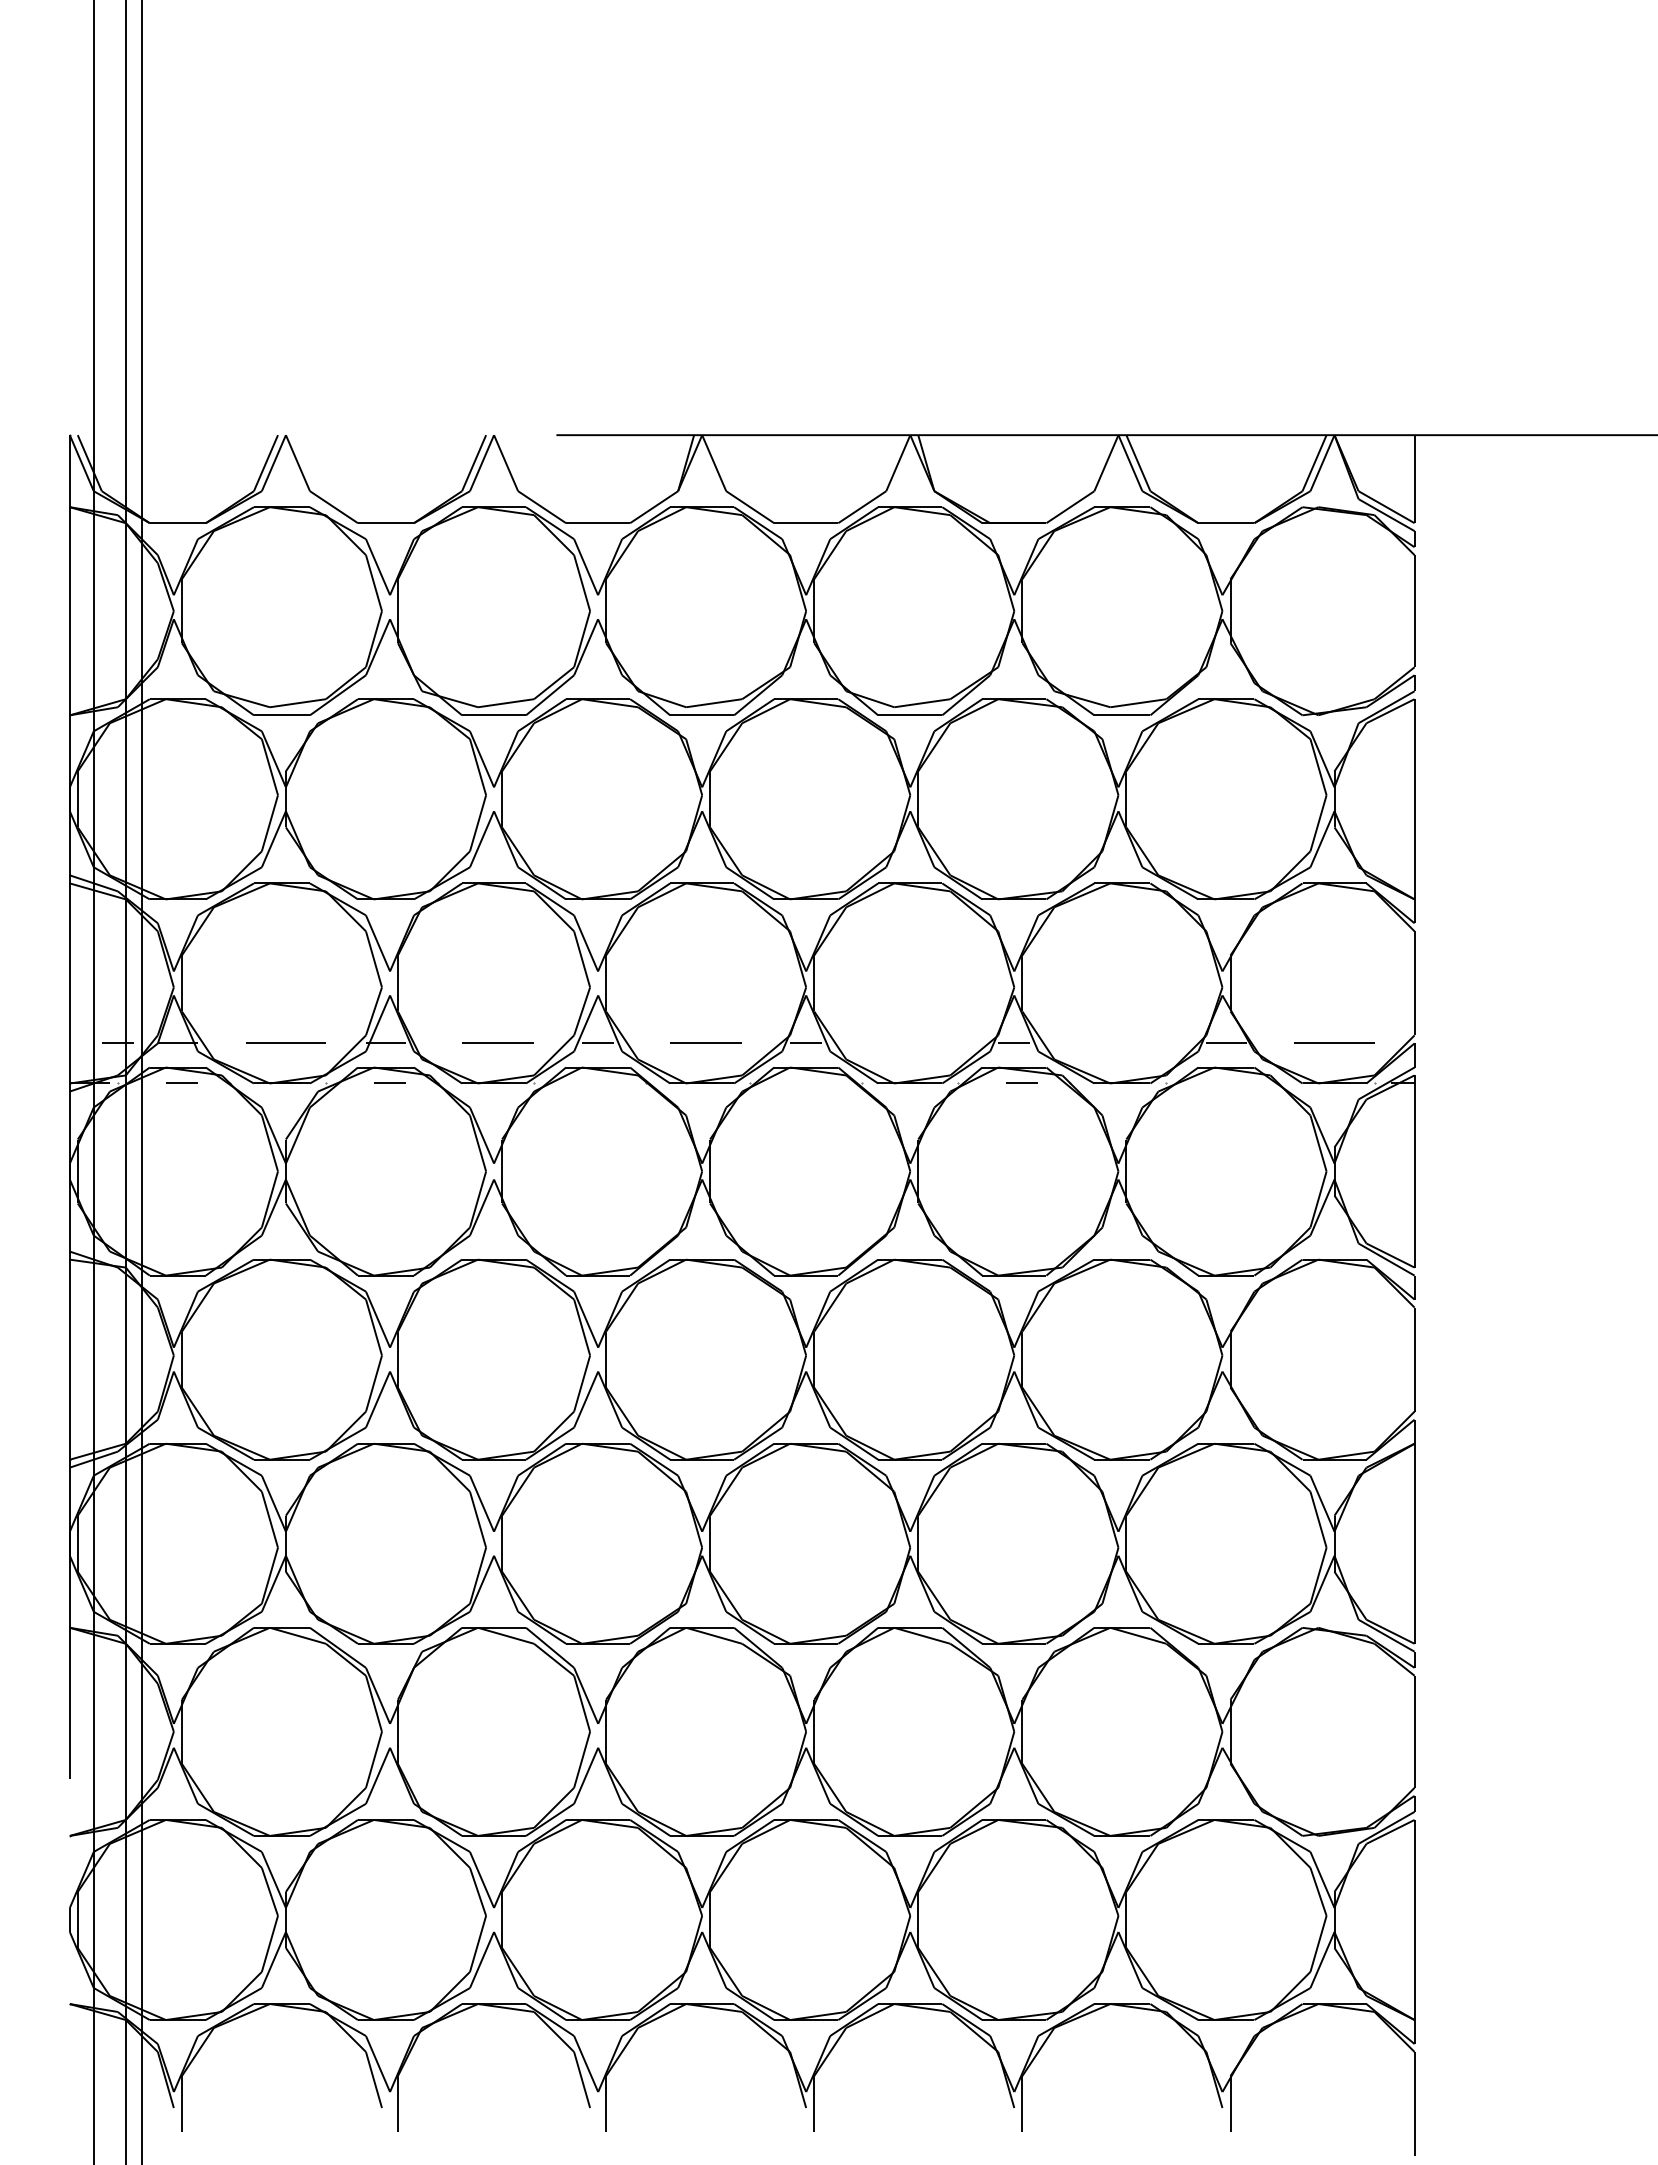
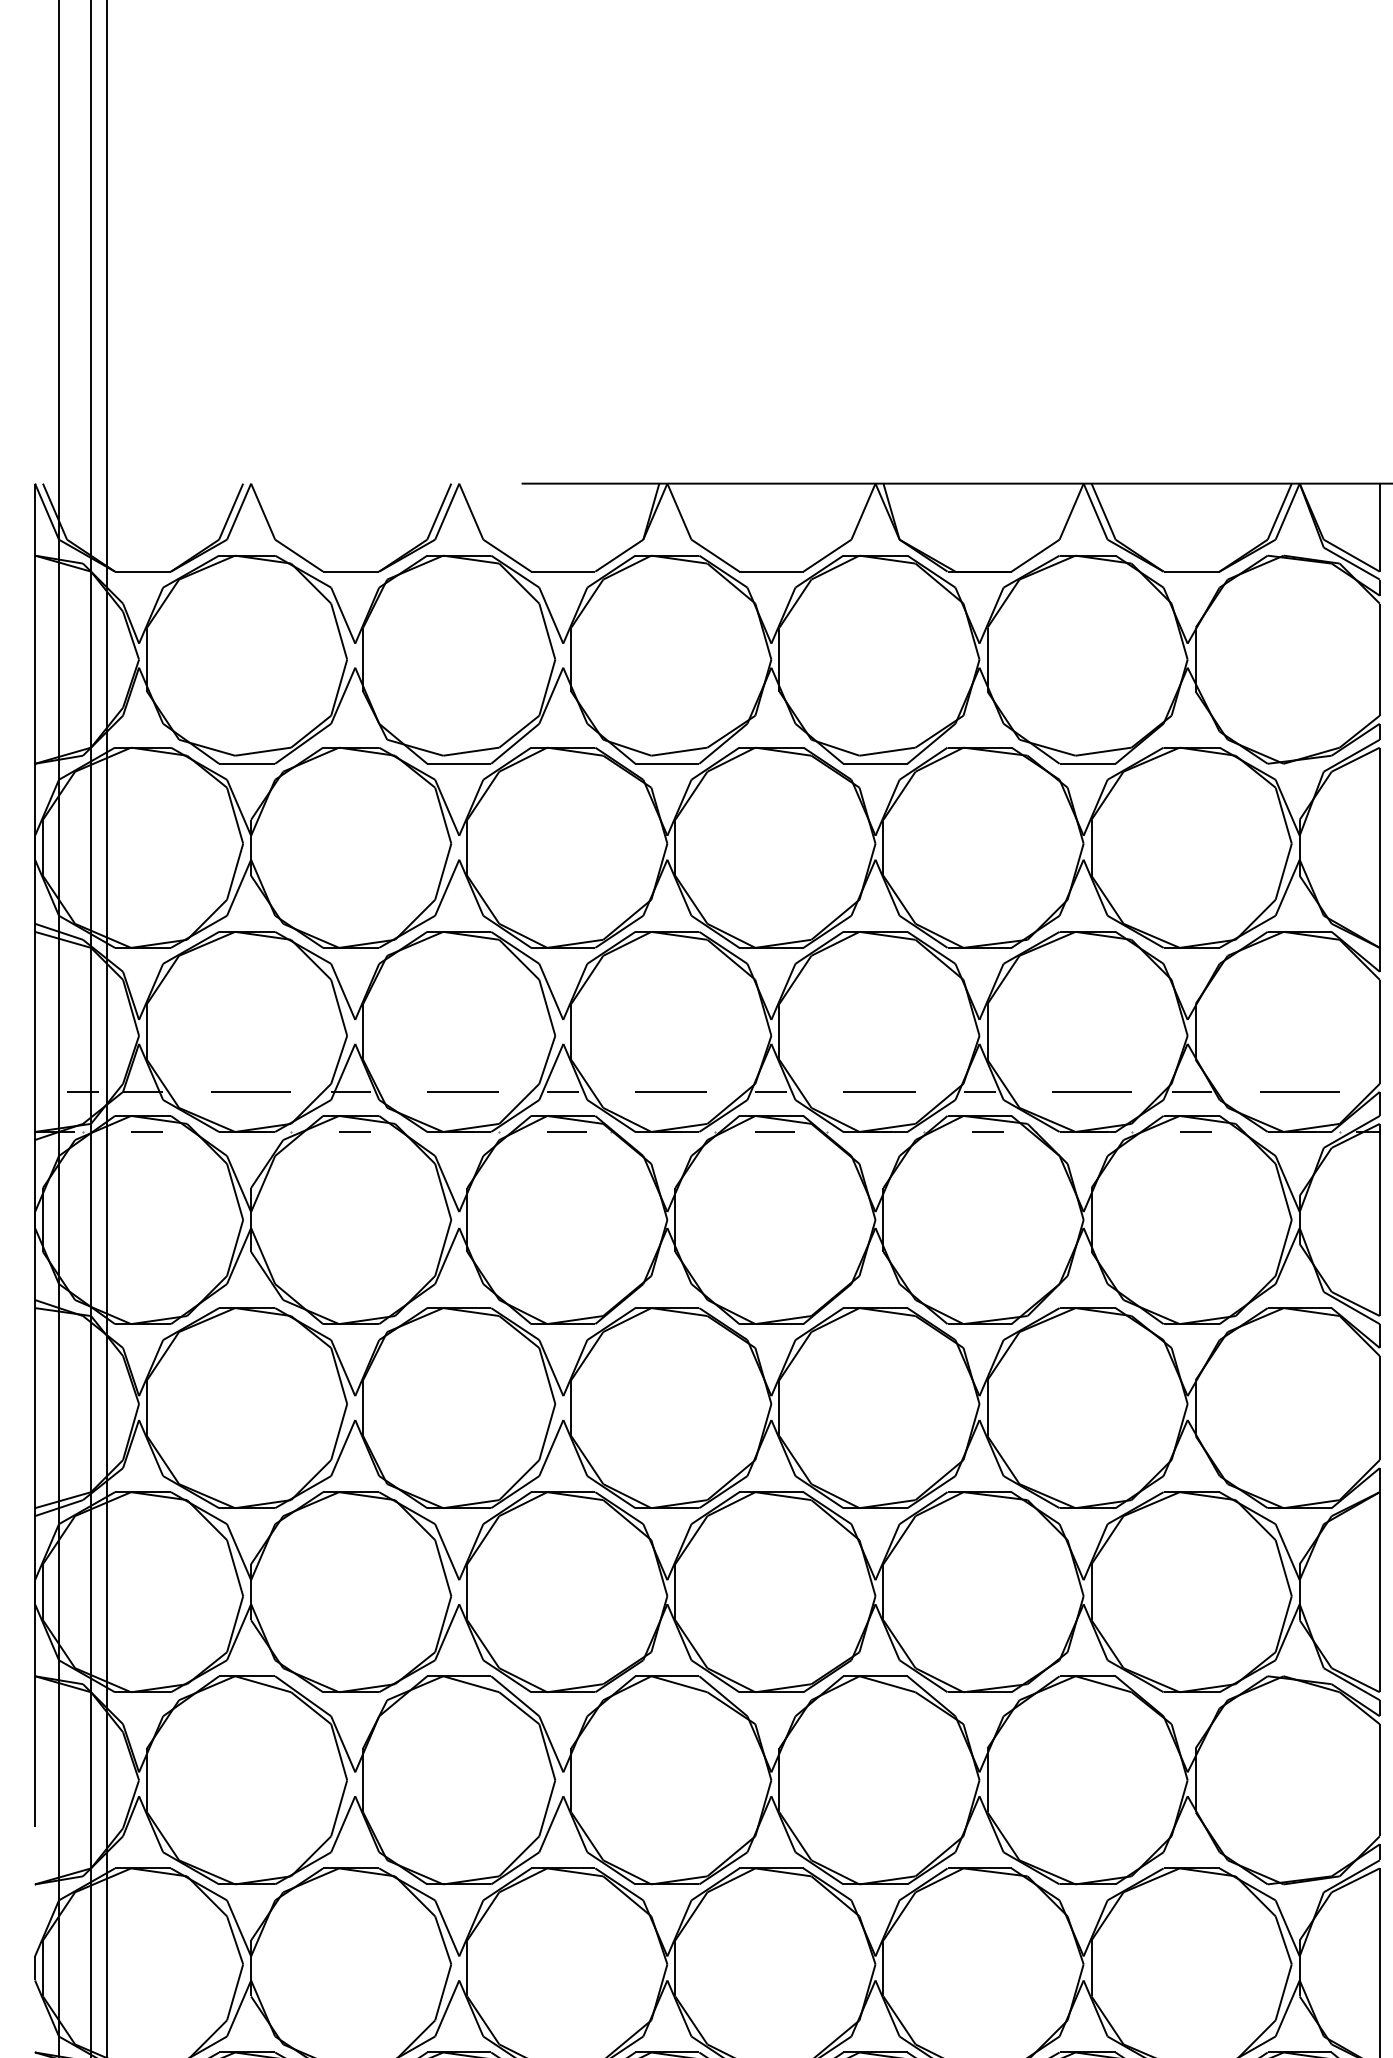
line: (1125, 1042) -> (1090, 1090), added
line: (914, 1043) -> (879, 1091), added
line: (809, 1082) -> (774, 1130), added
line: (602, 1083) -> (567, 1131), added
line: (1230, 1083) -> (1195, 1131), added

